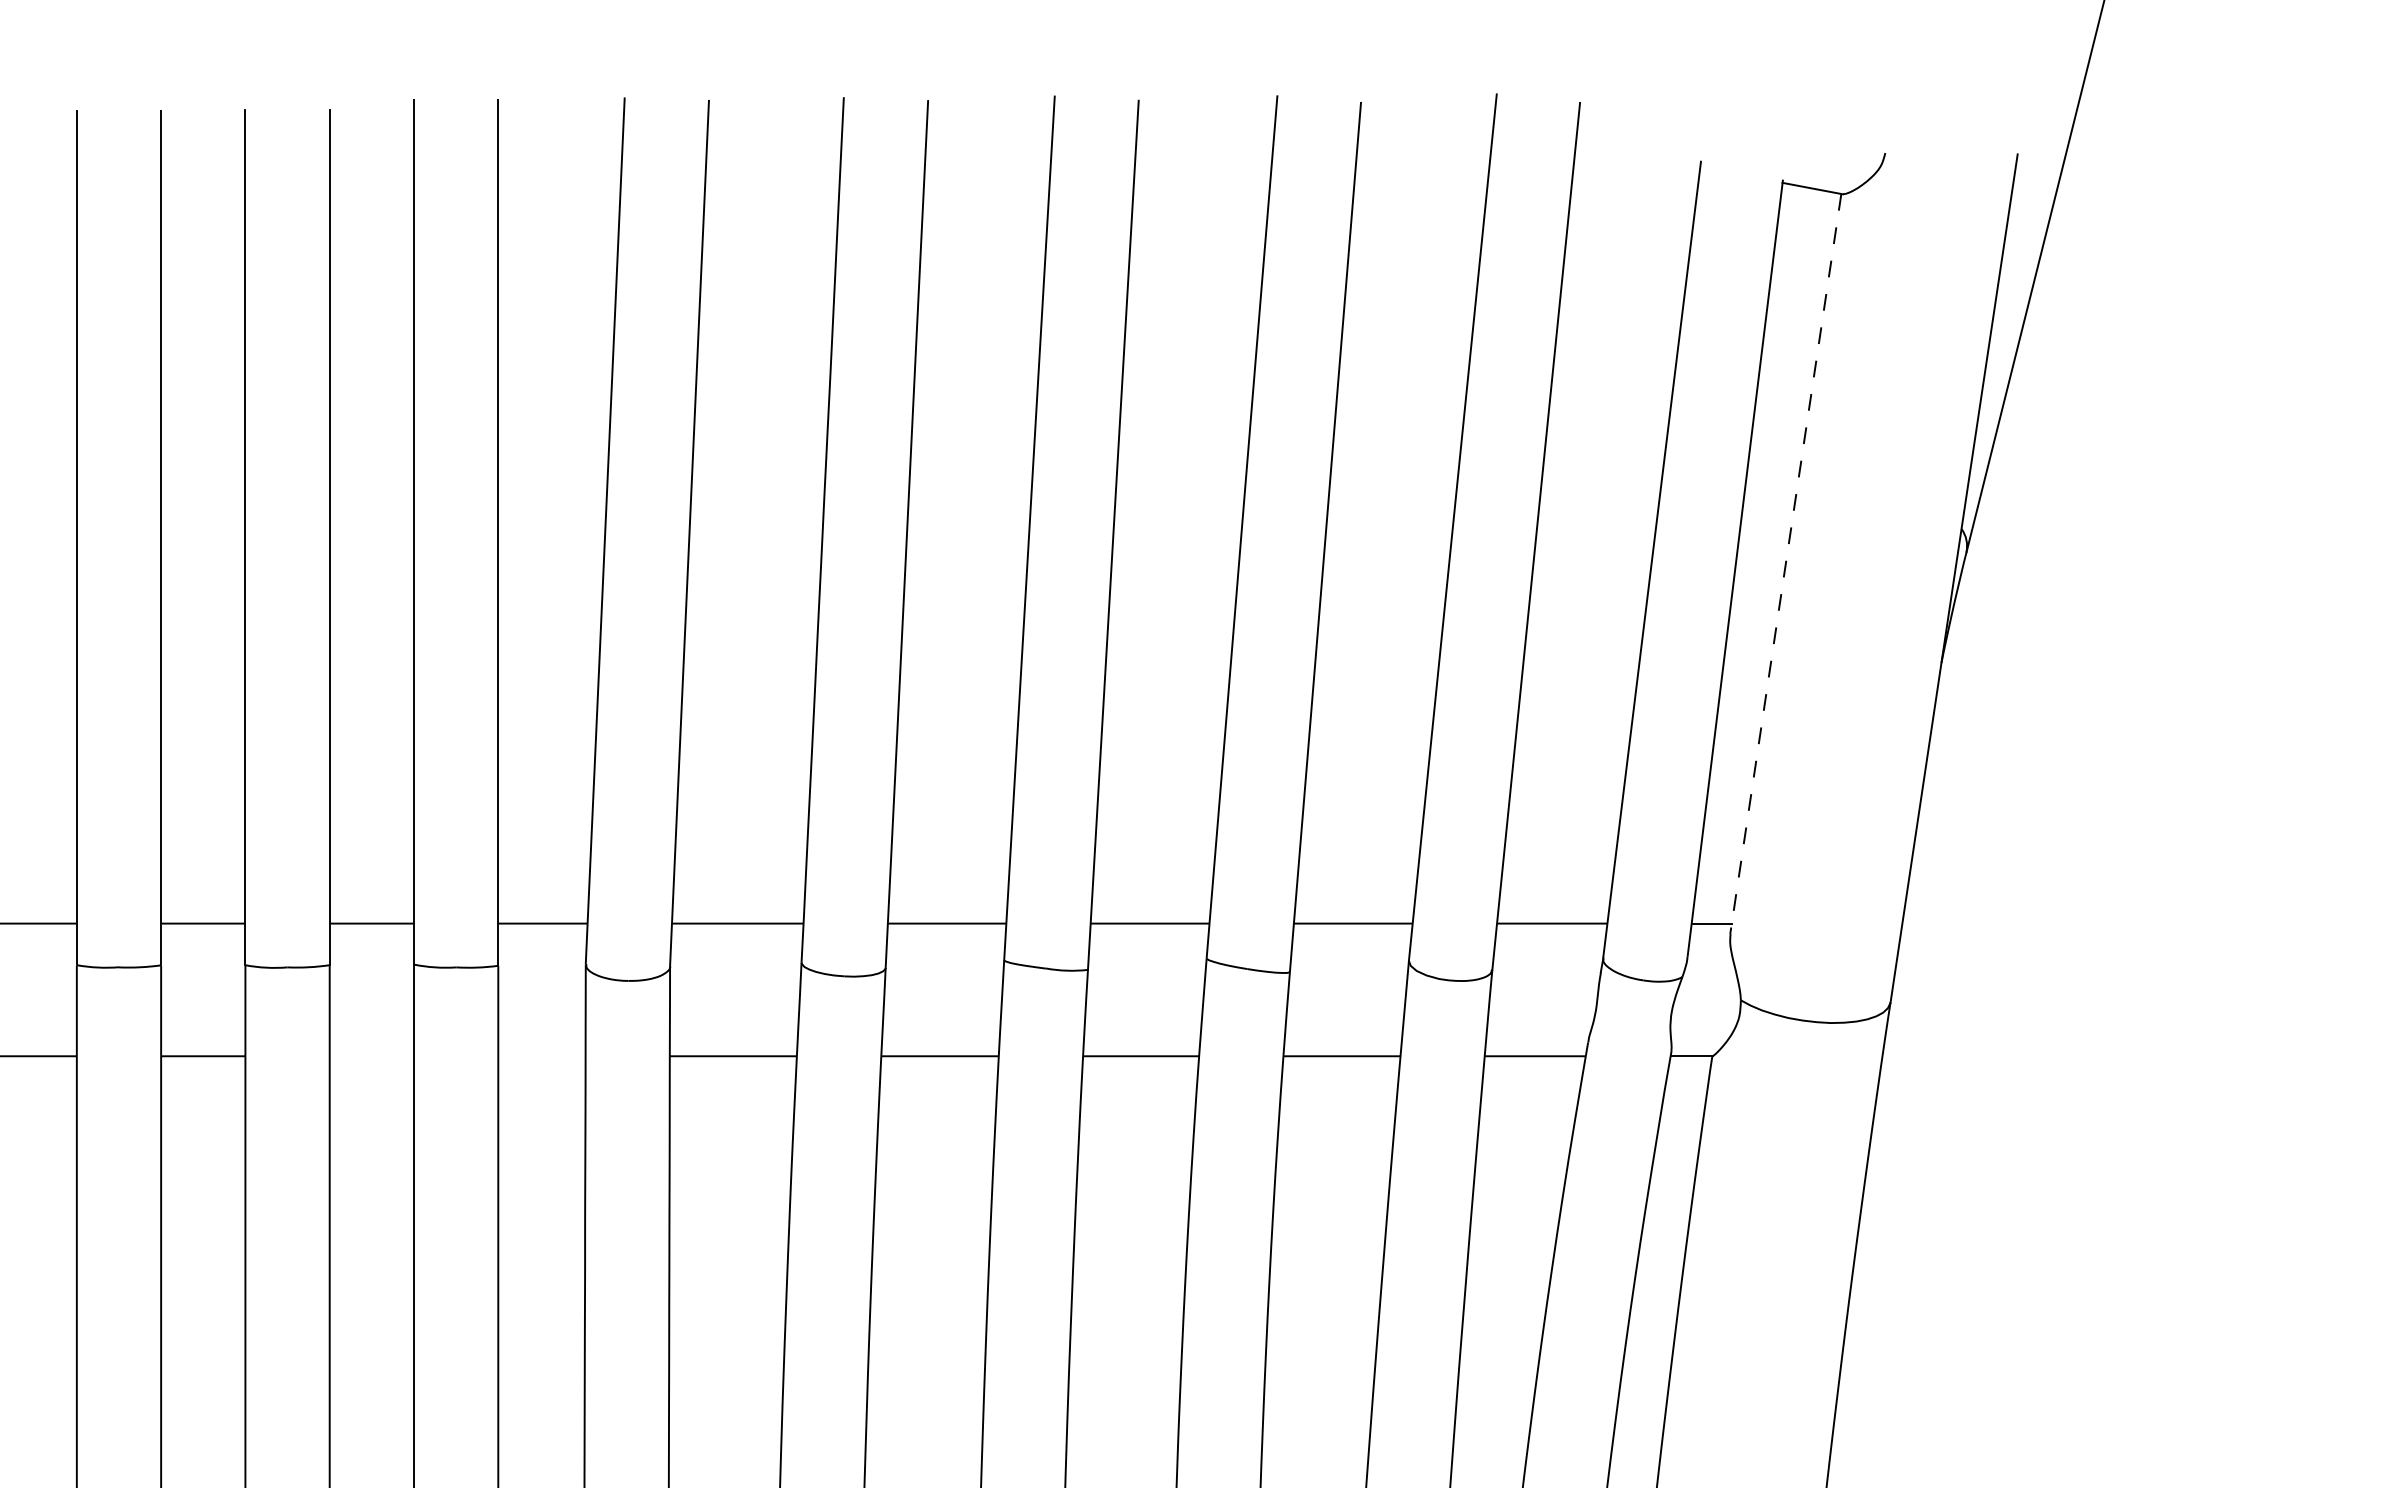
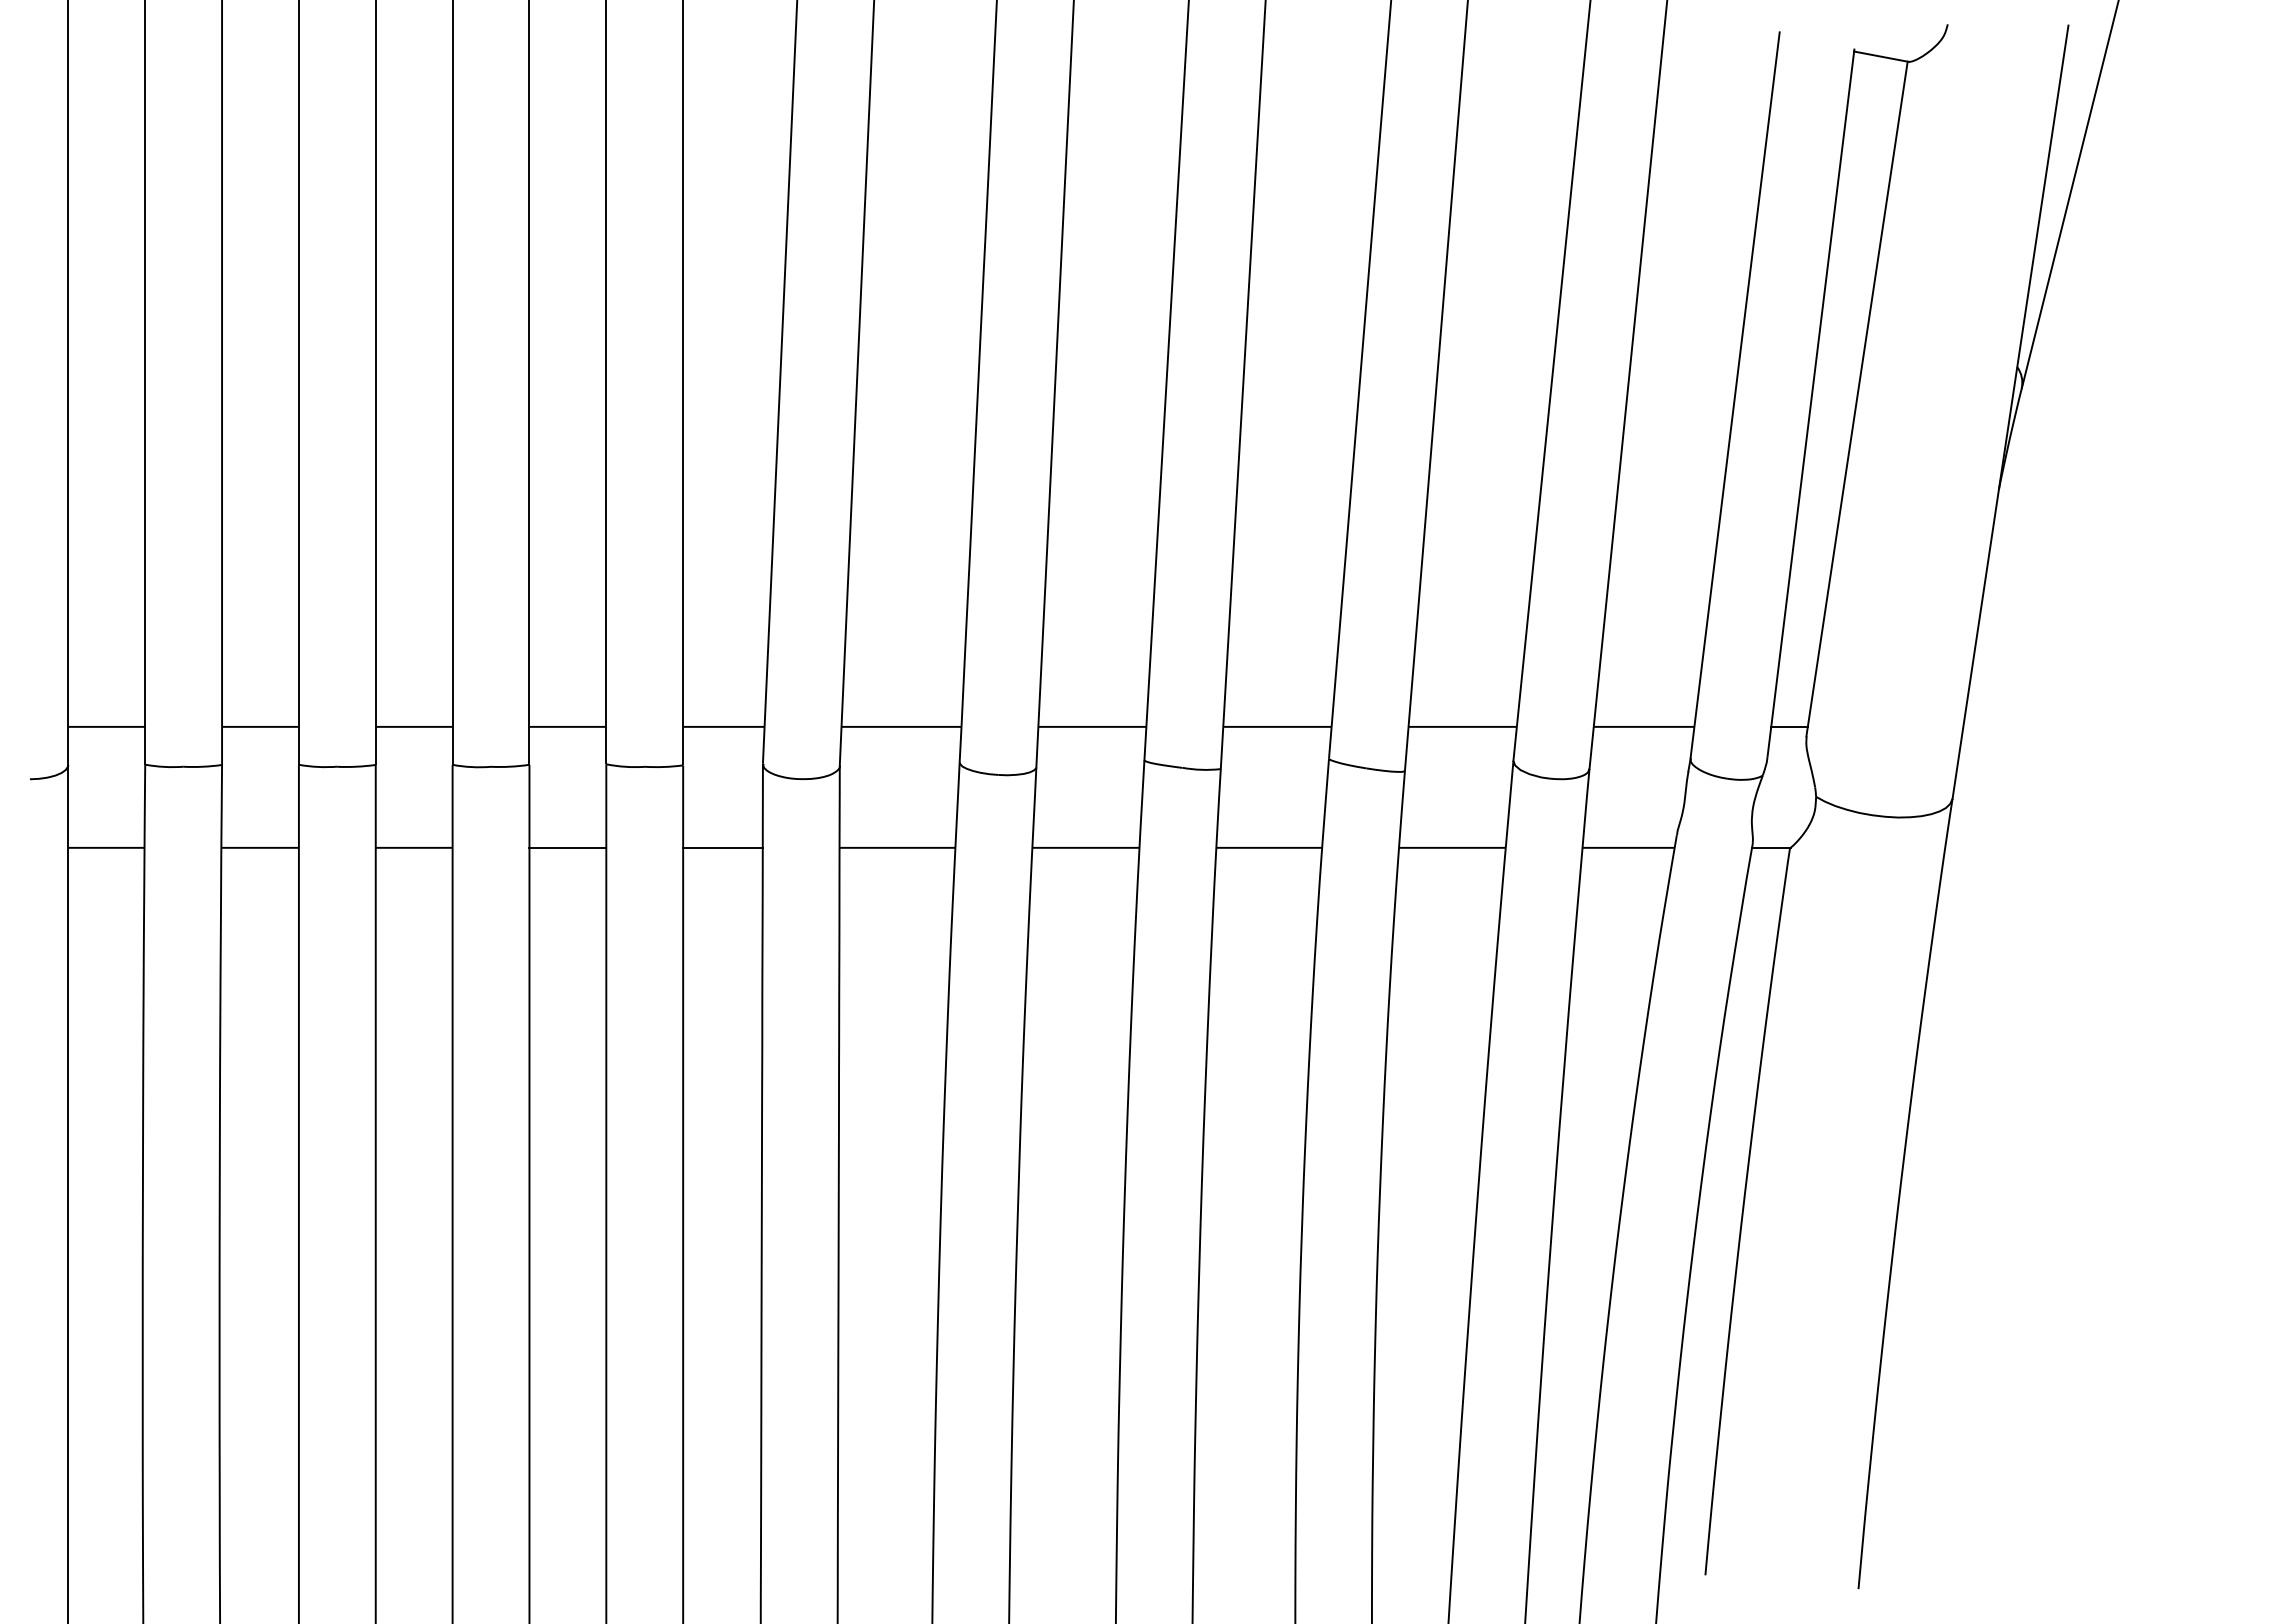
line: (1785, 564) -> (1856, 399), dashed -> solid
line: (371, 1055) -> (567, 847), added
line: (541, 1055) -> (722, 847), added

